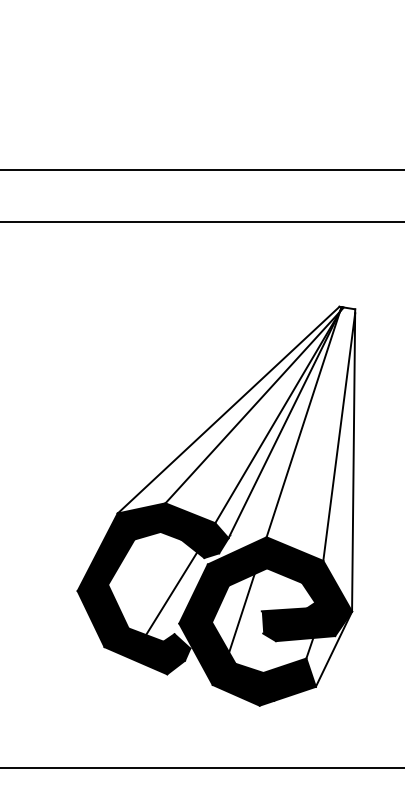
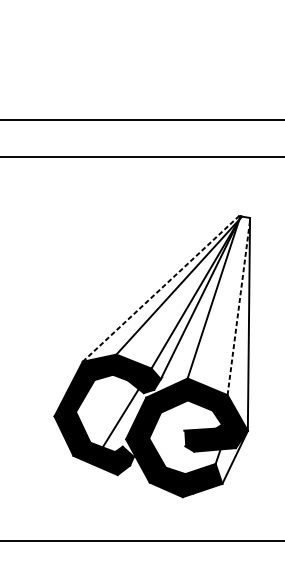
line: (228, 410) -> (160, 289), solid -> dashed
line: (339, 437) -> (239, 308), solid -> dashed
line: (241, 612) -> (169, 431), removed

